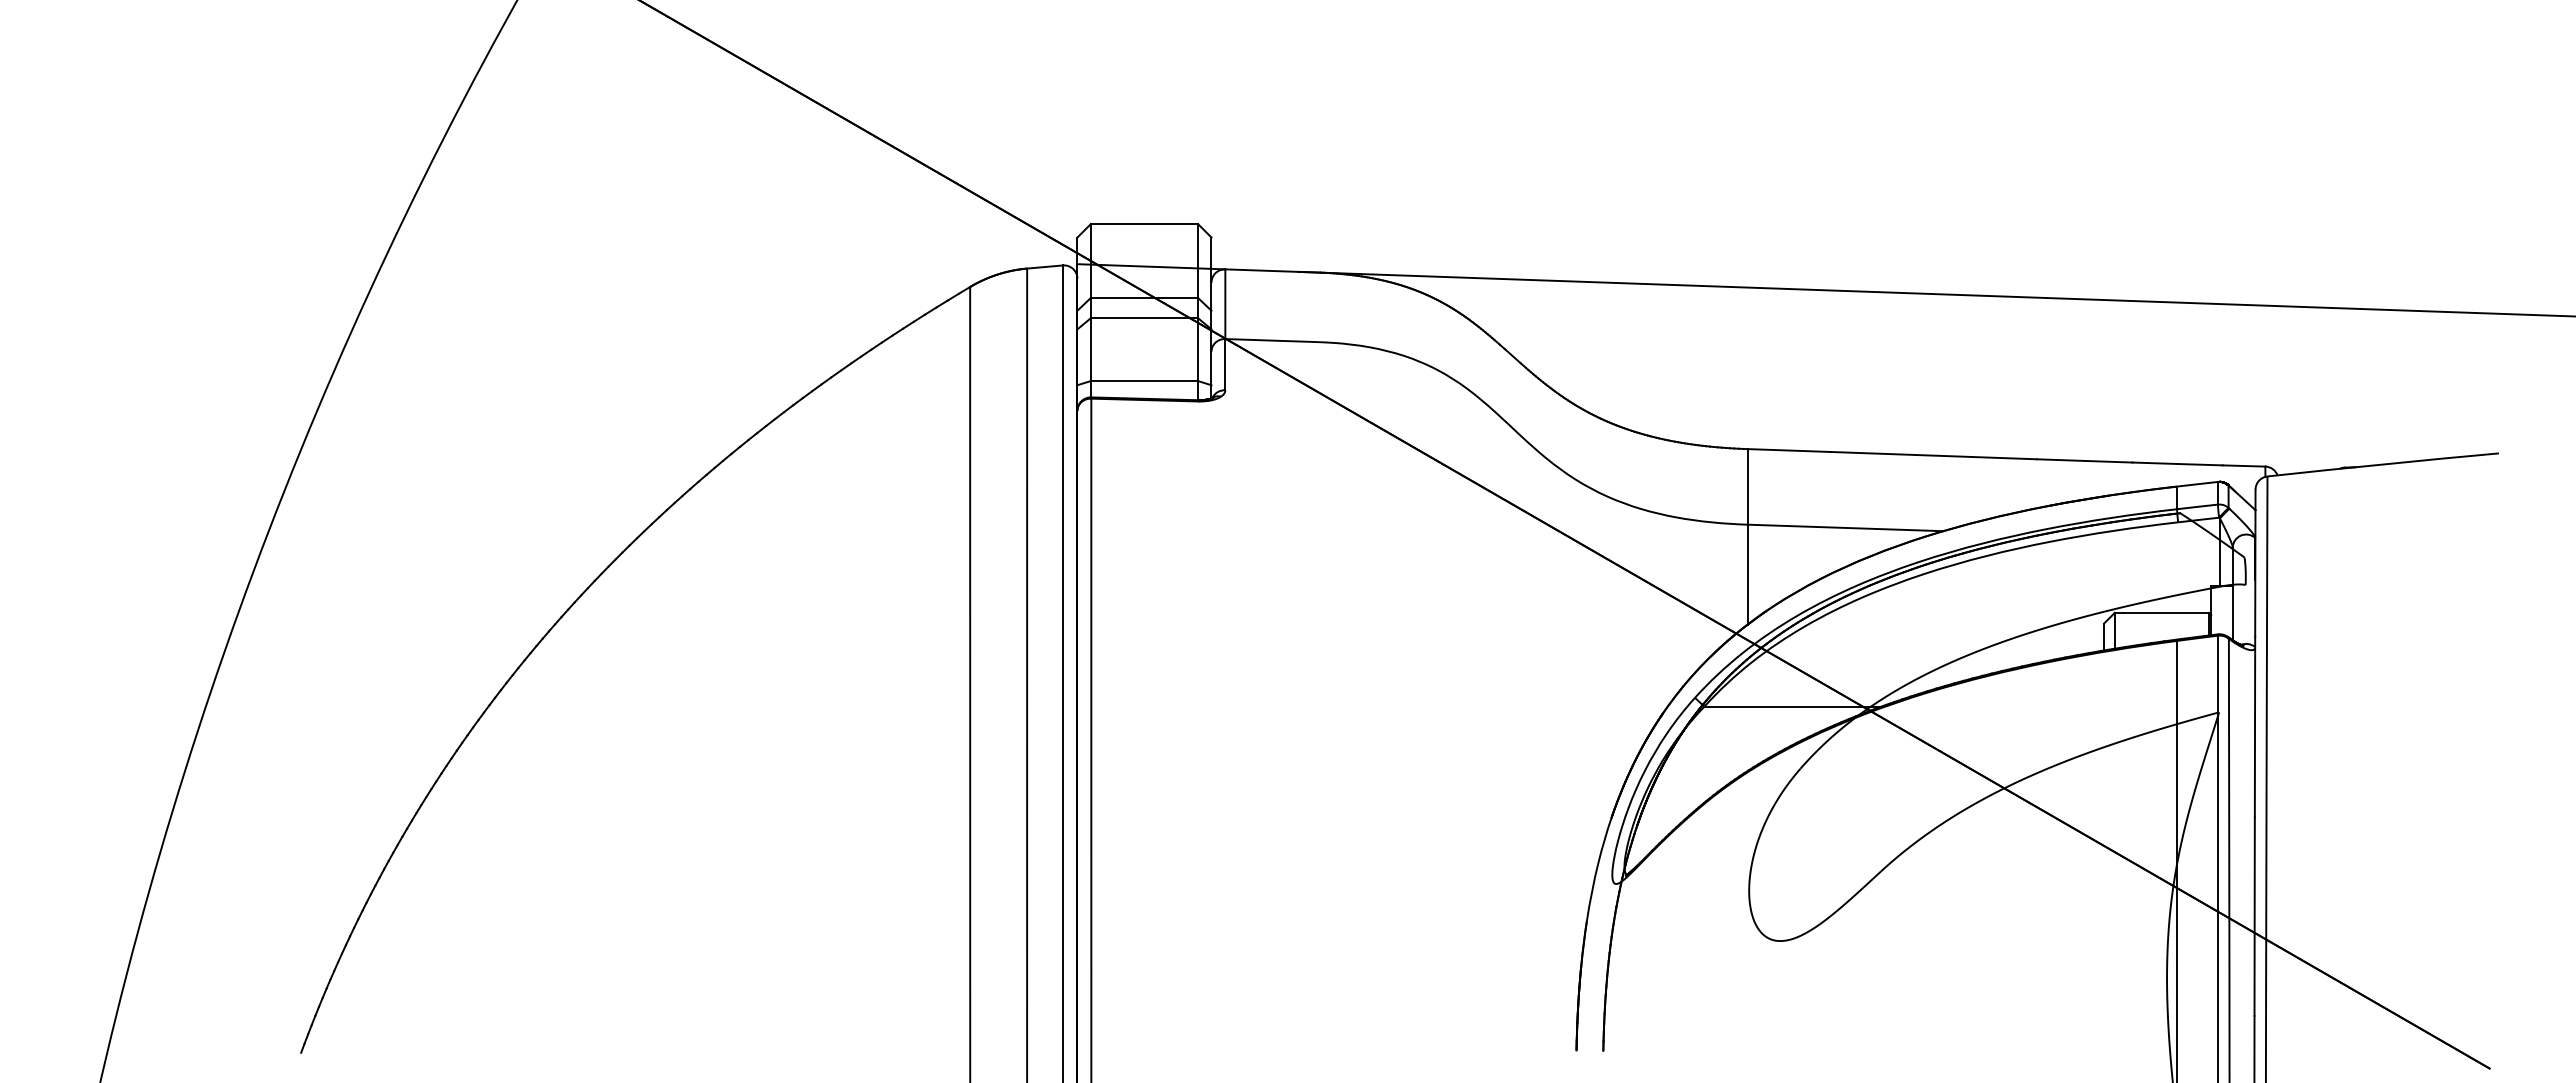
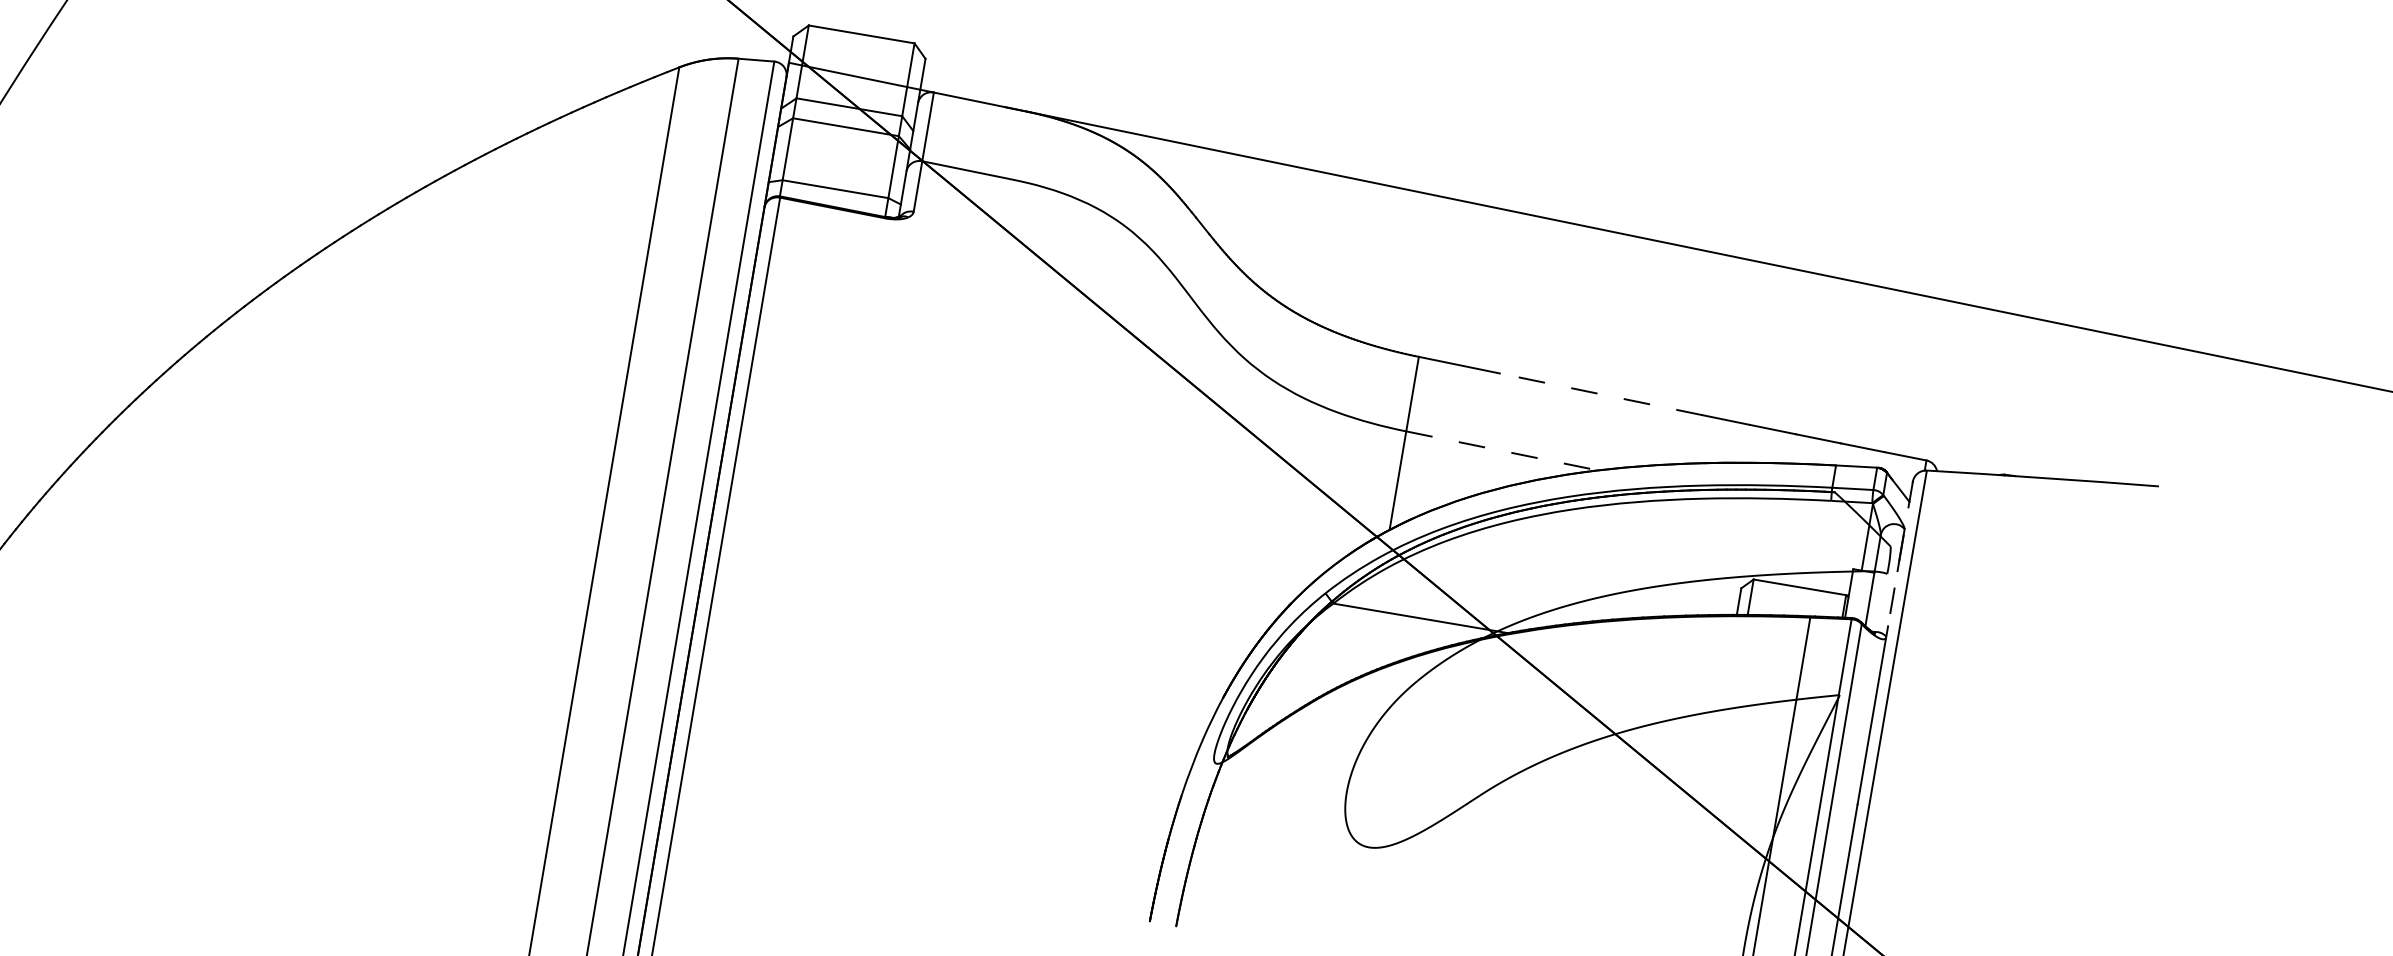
line: (1933, 455) -> (1601, 394), solid -> dashed
line: (1845, 527) -> (1502, 450), solid -> dashed
line: (2255, 563) -> (1900, 554), solid -> dashed

